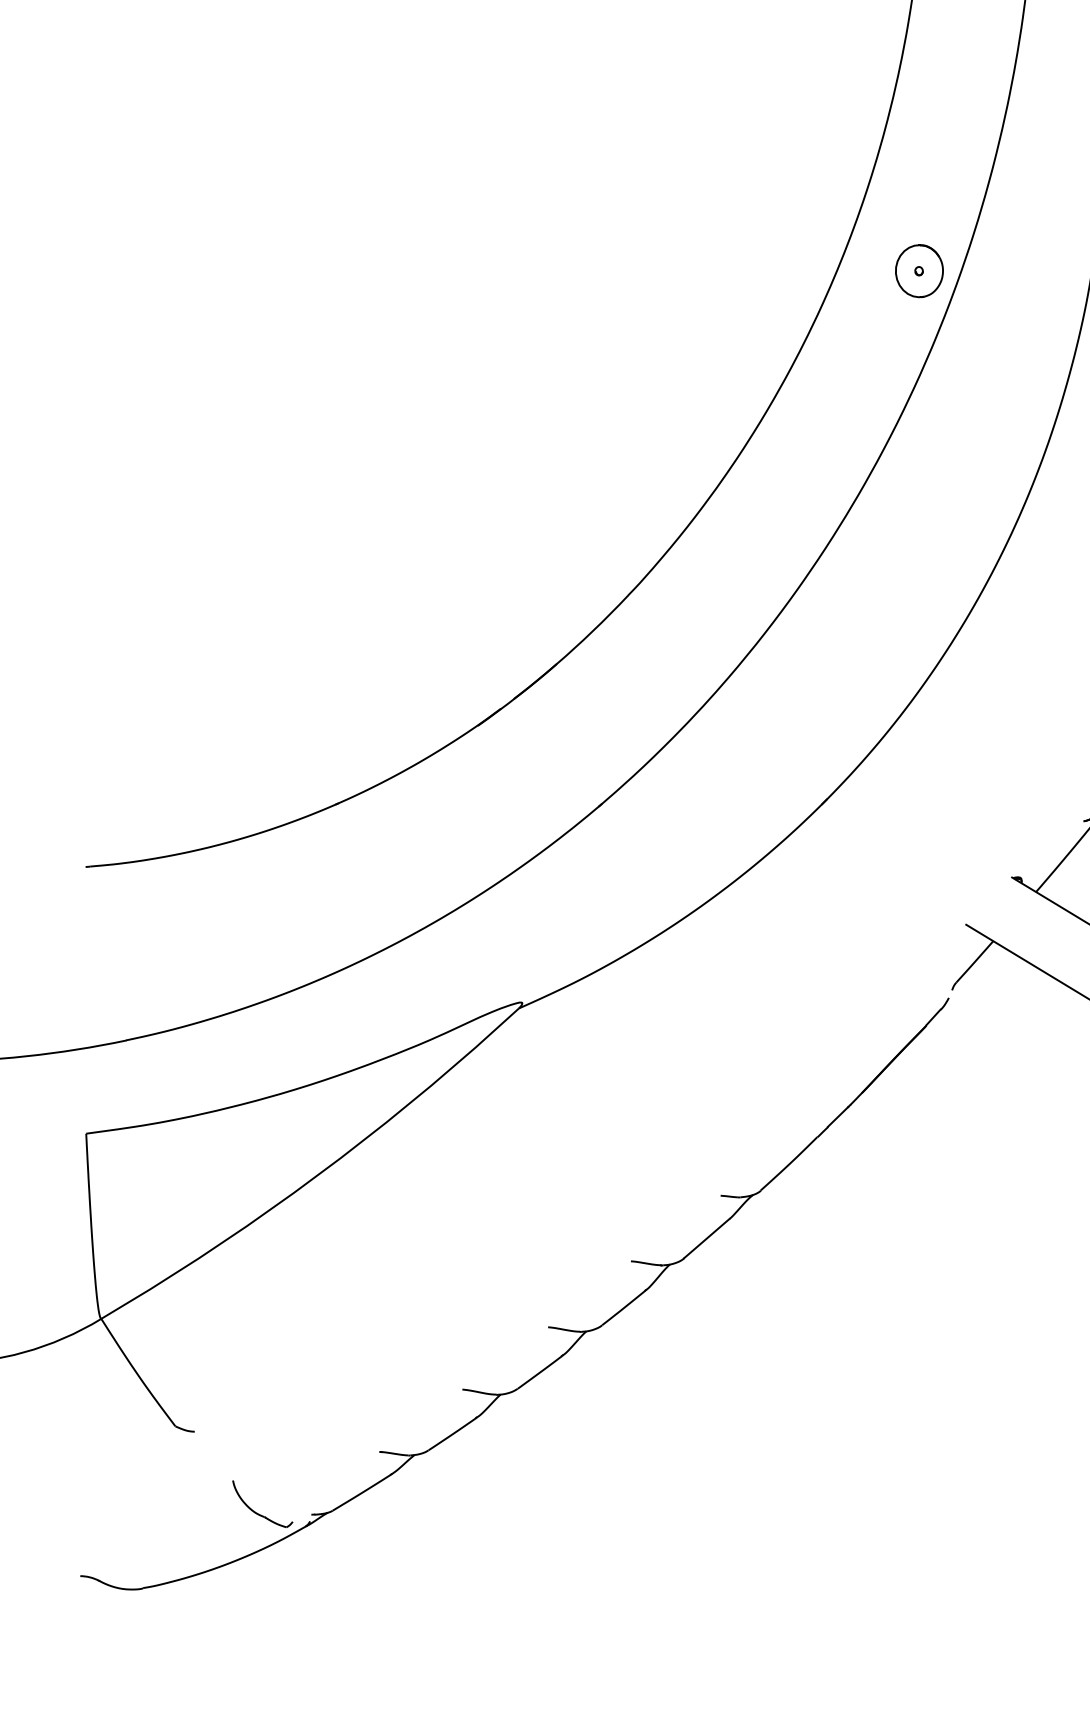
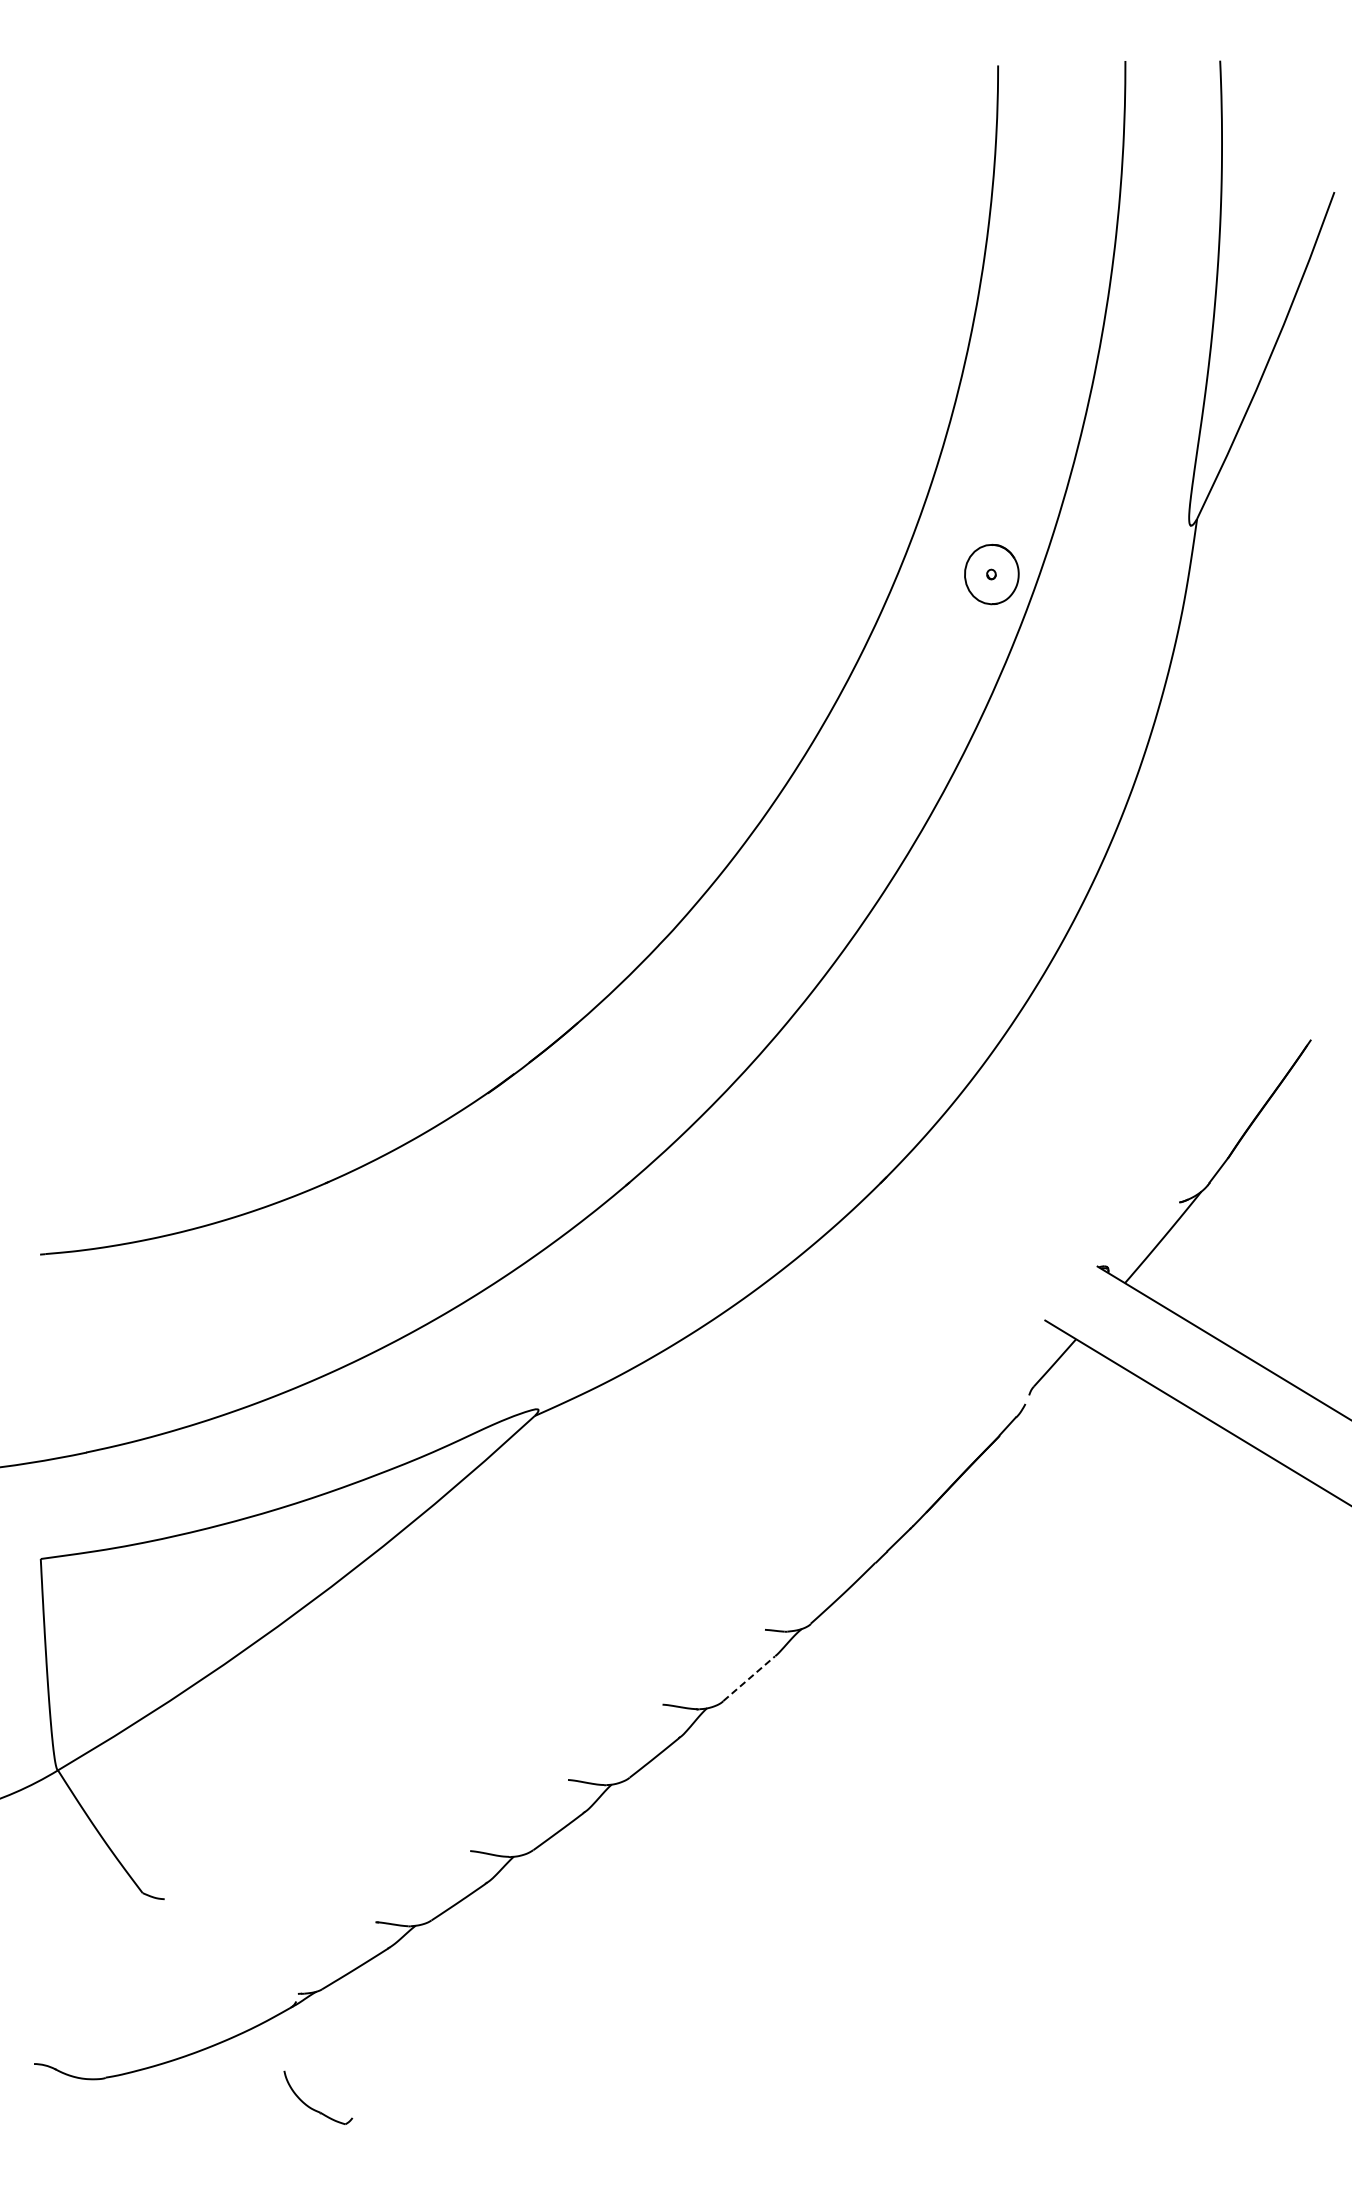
line: (707, 1238) -> (749, 1678), solid -> dashed
part: (255, 1511) -> (310, 2106), moved

